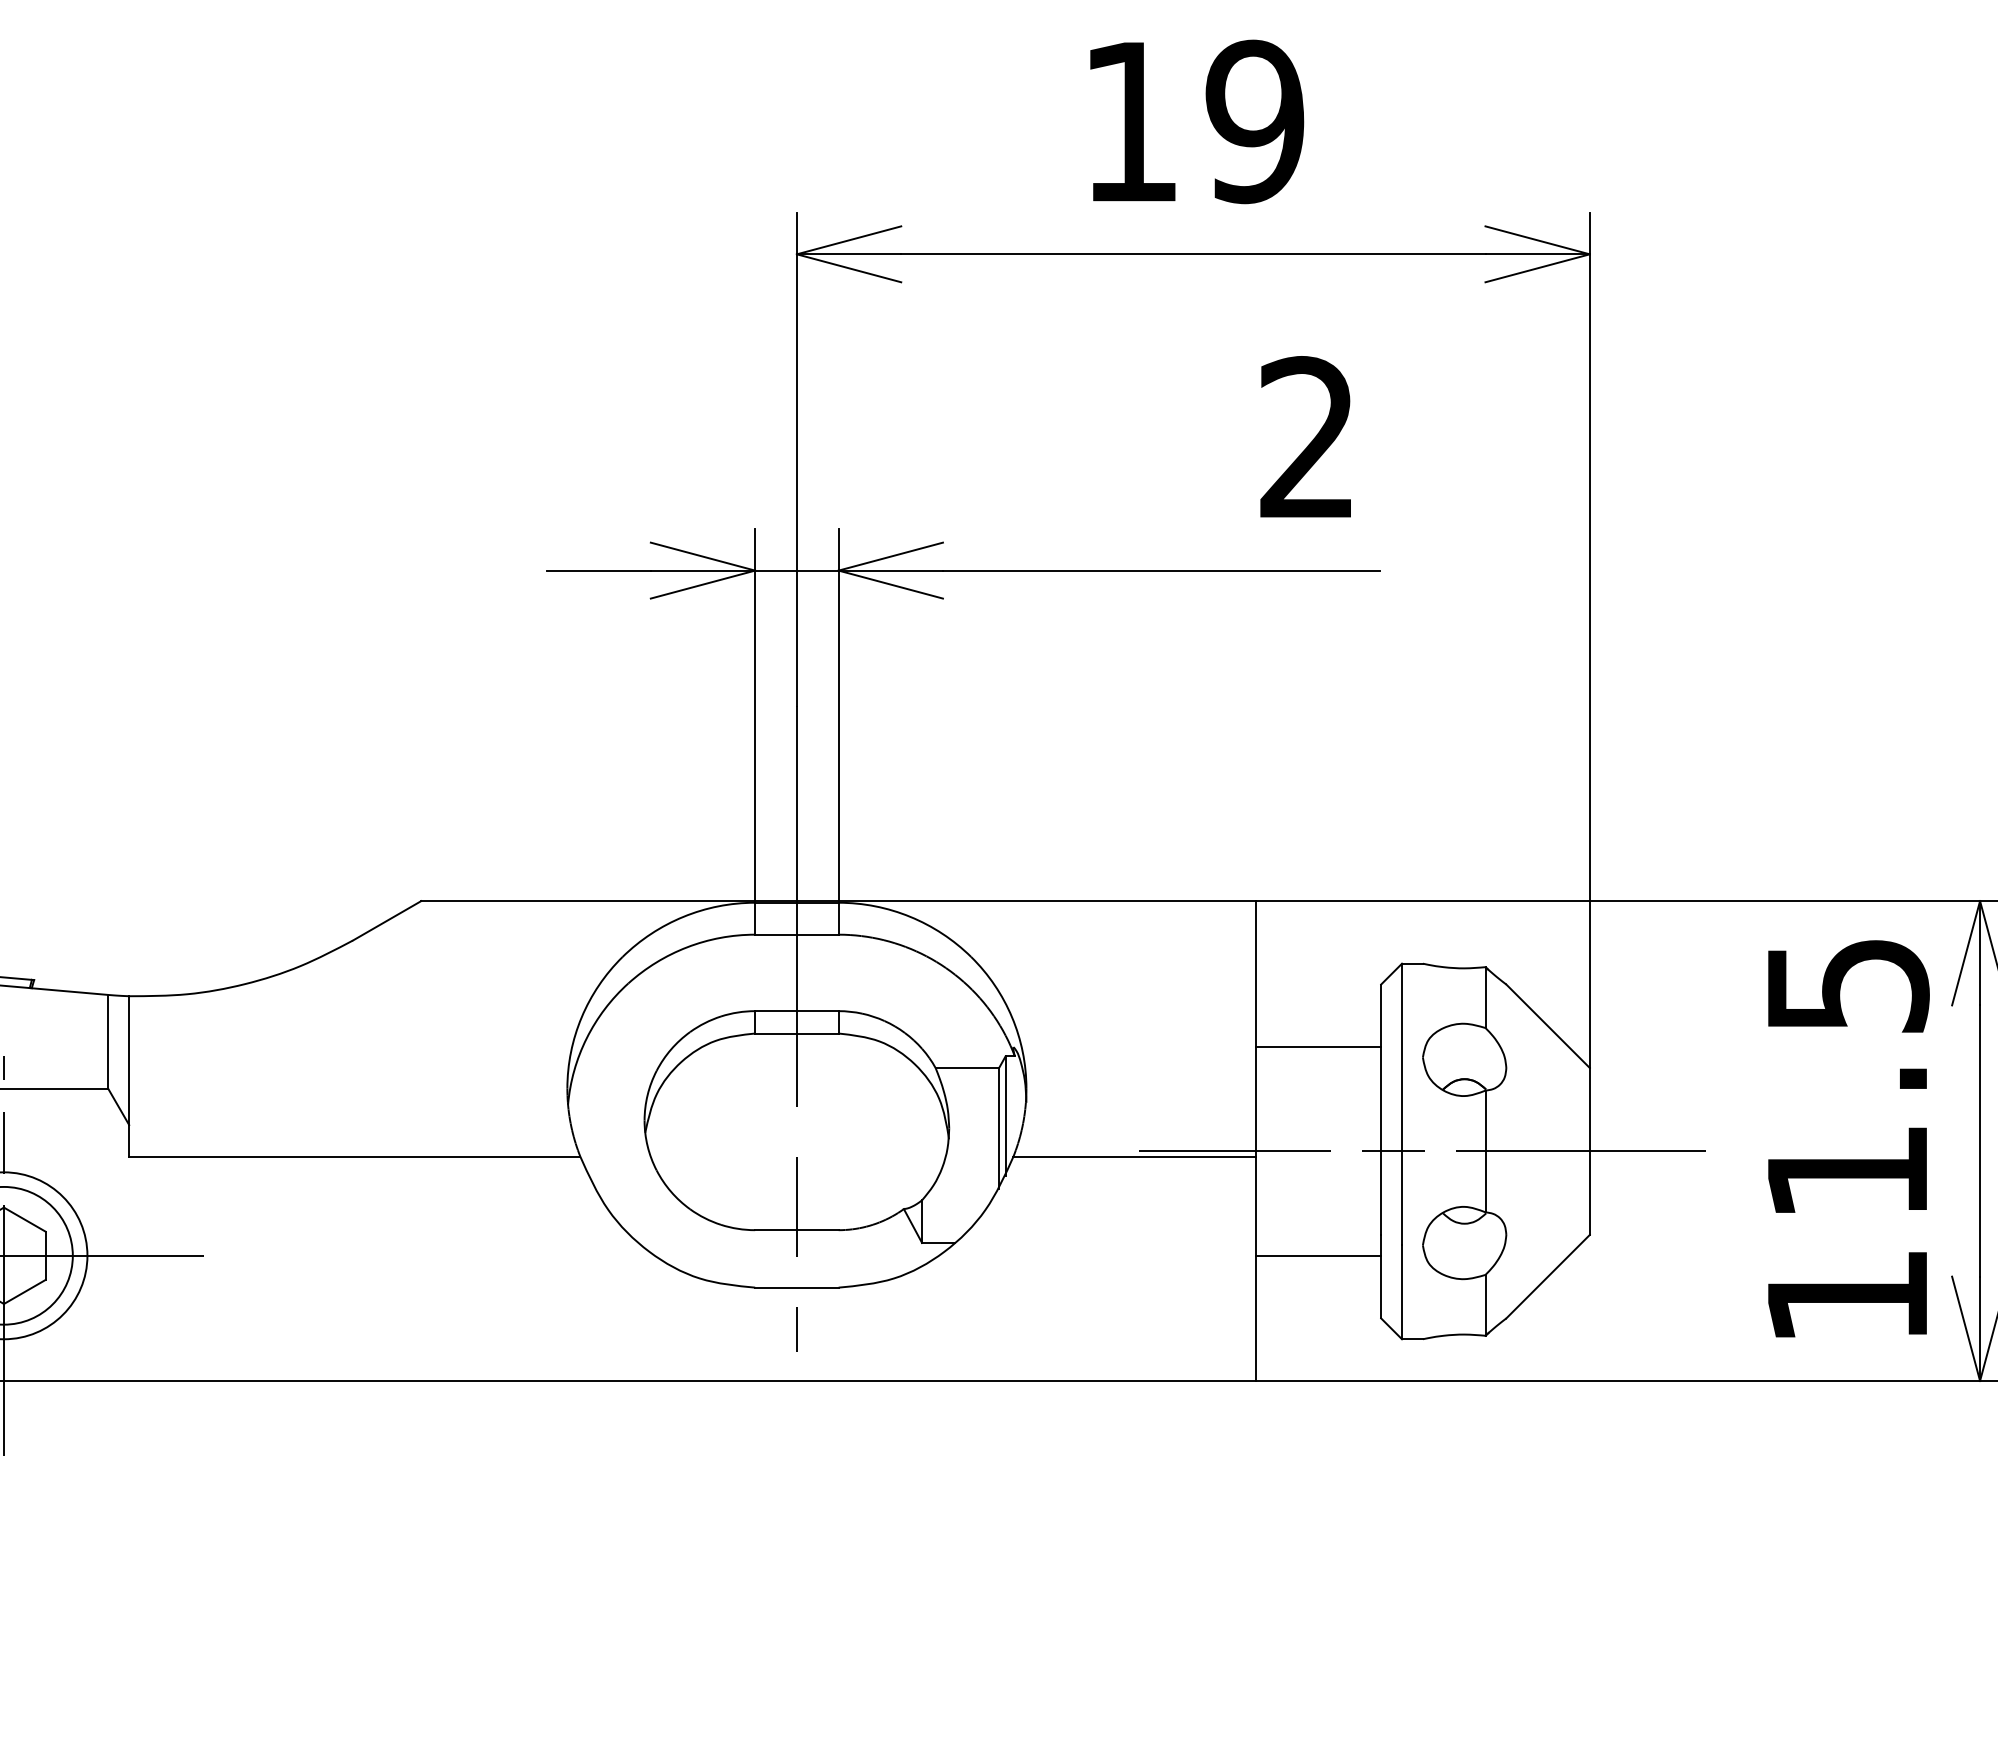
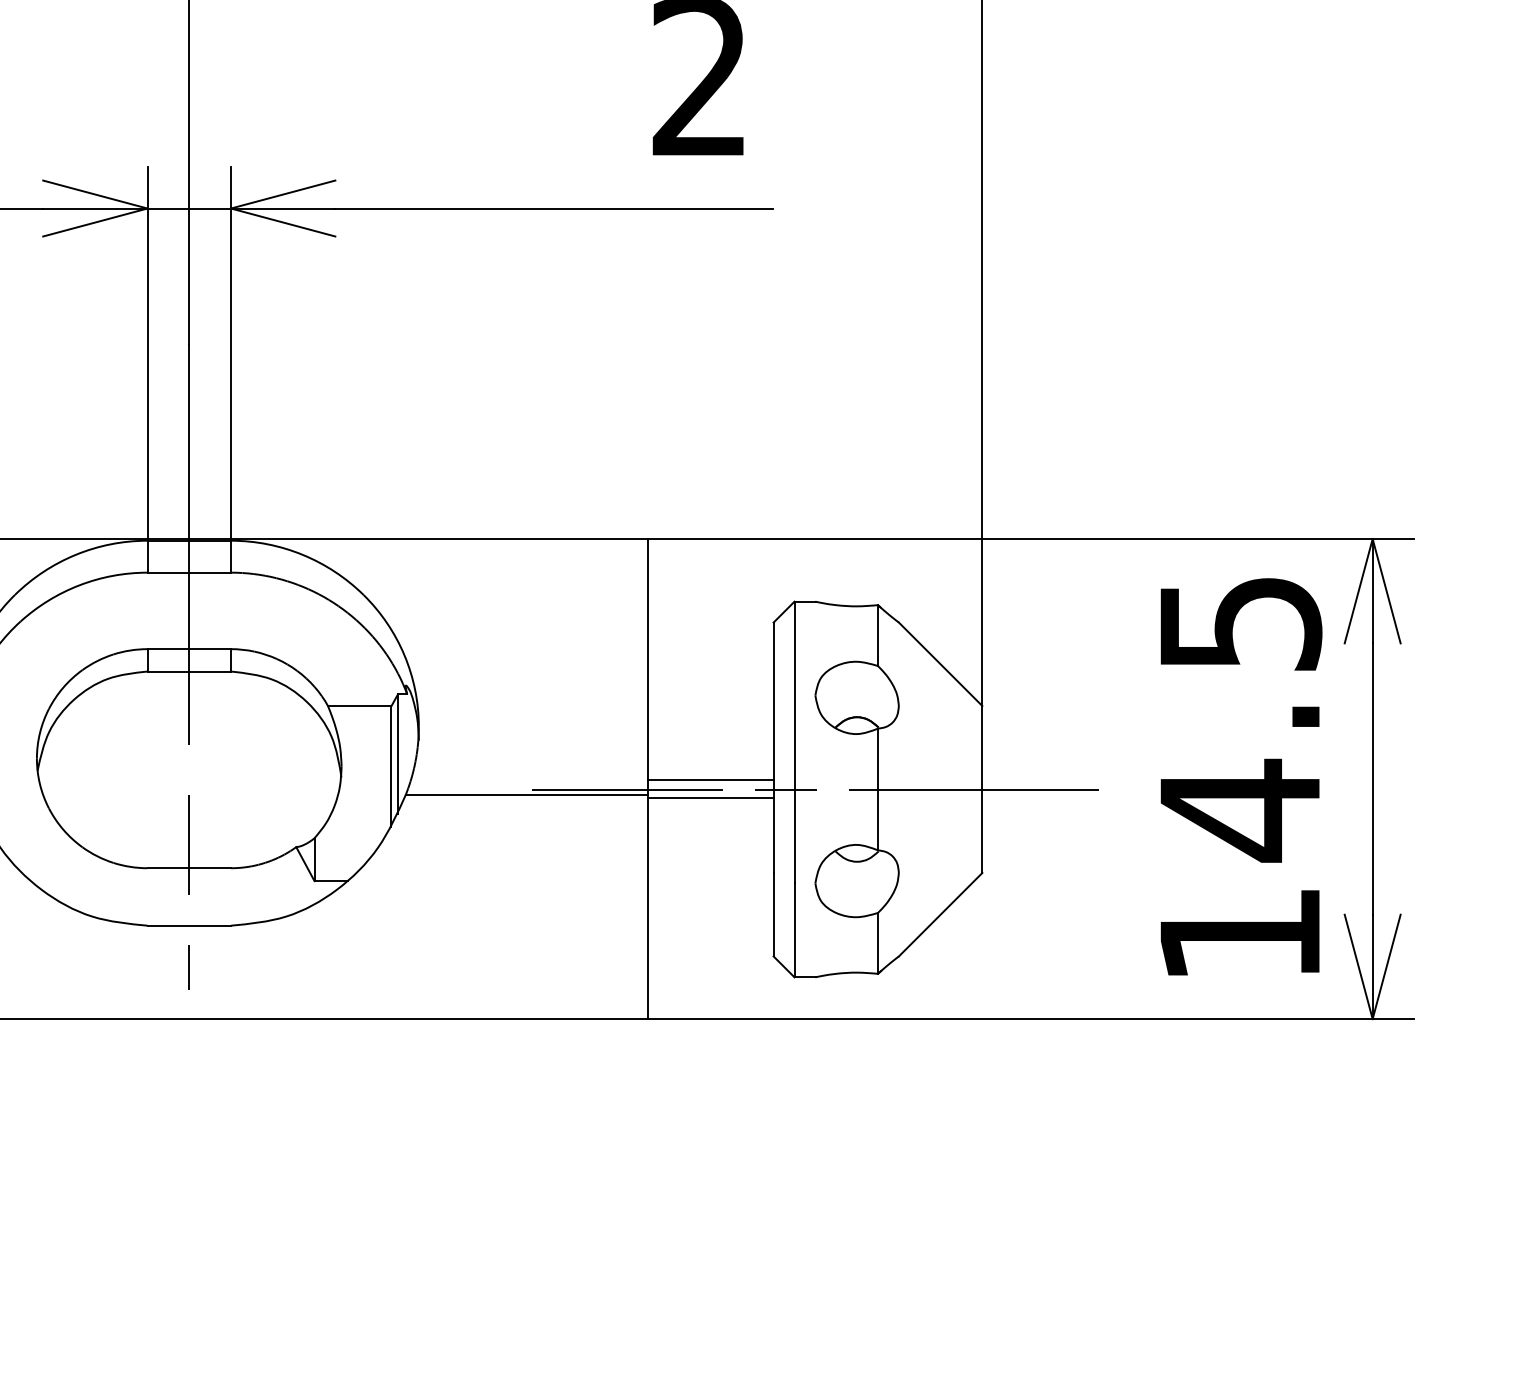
line: (1318, 1047) -> (710, 780), moved
text: (1847, 1172) -> (1240, 810), 11.5 -> 14.5
line: (1318, 1255) -> (710, 797), moved

